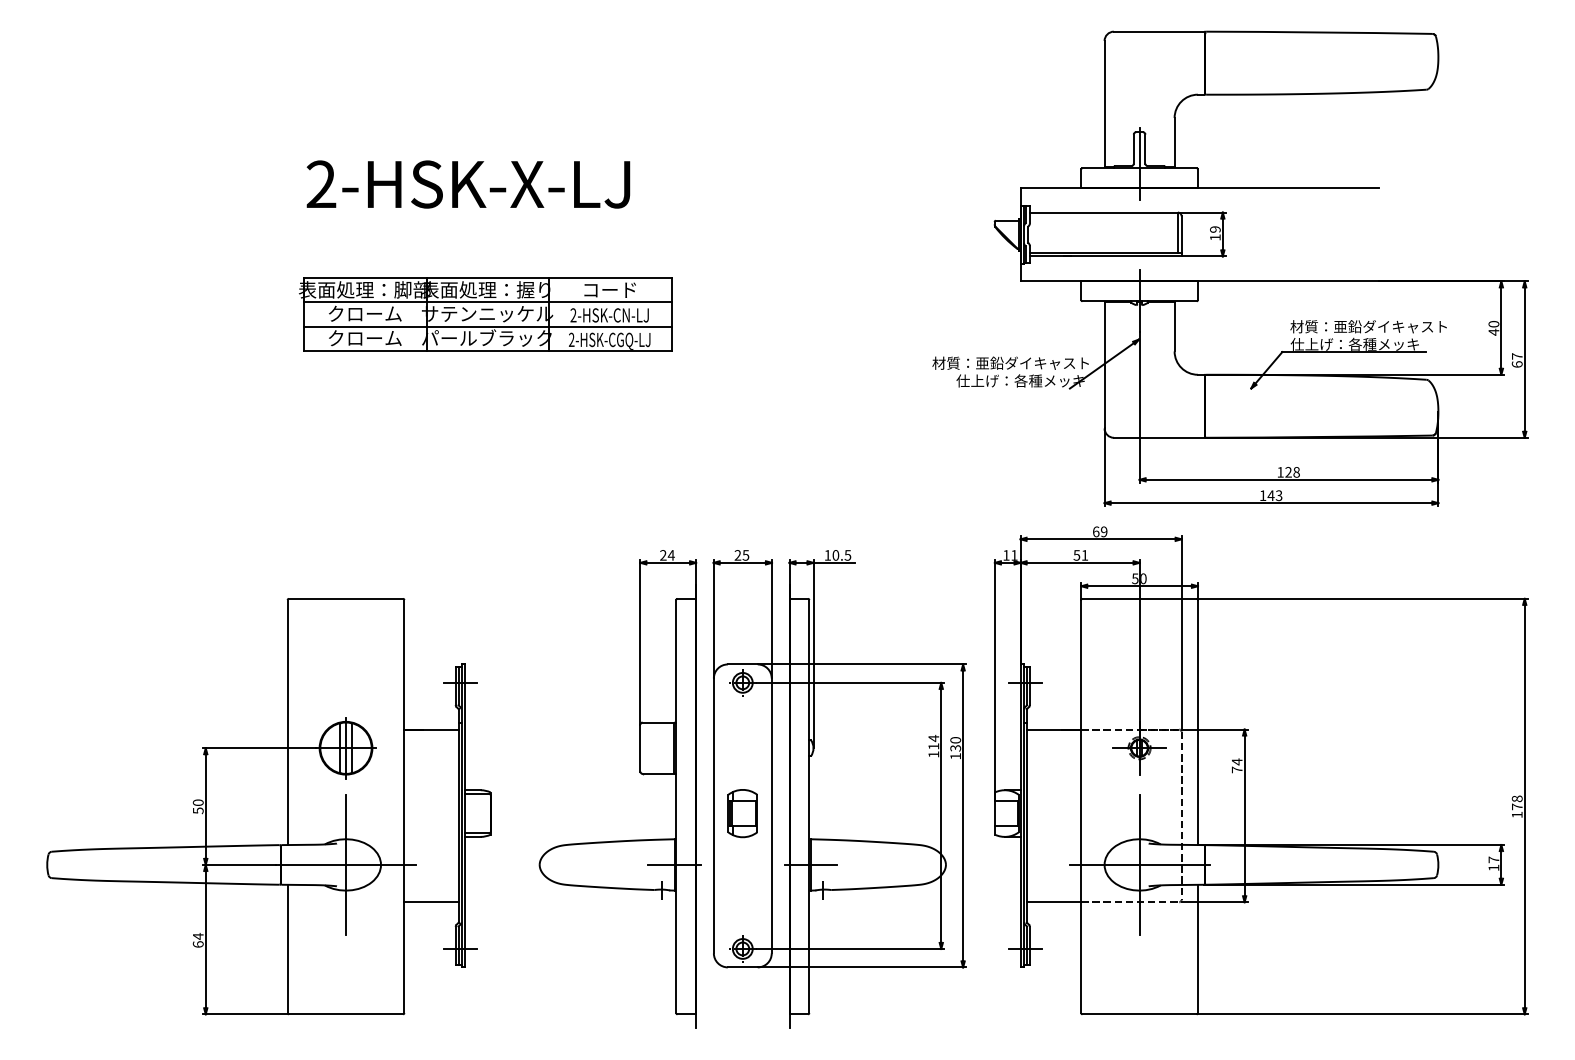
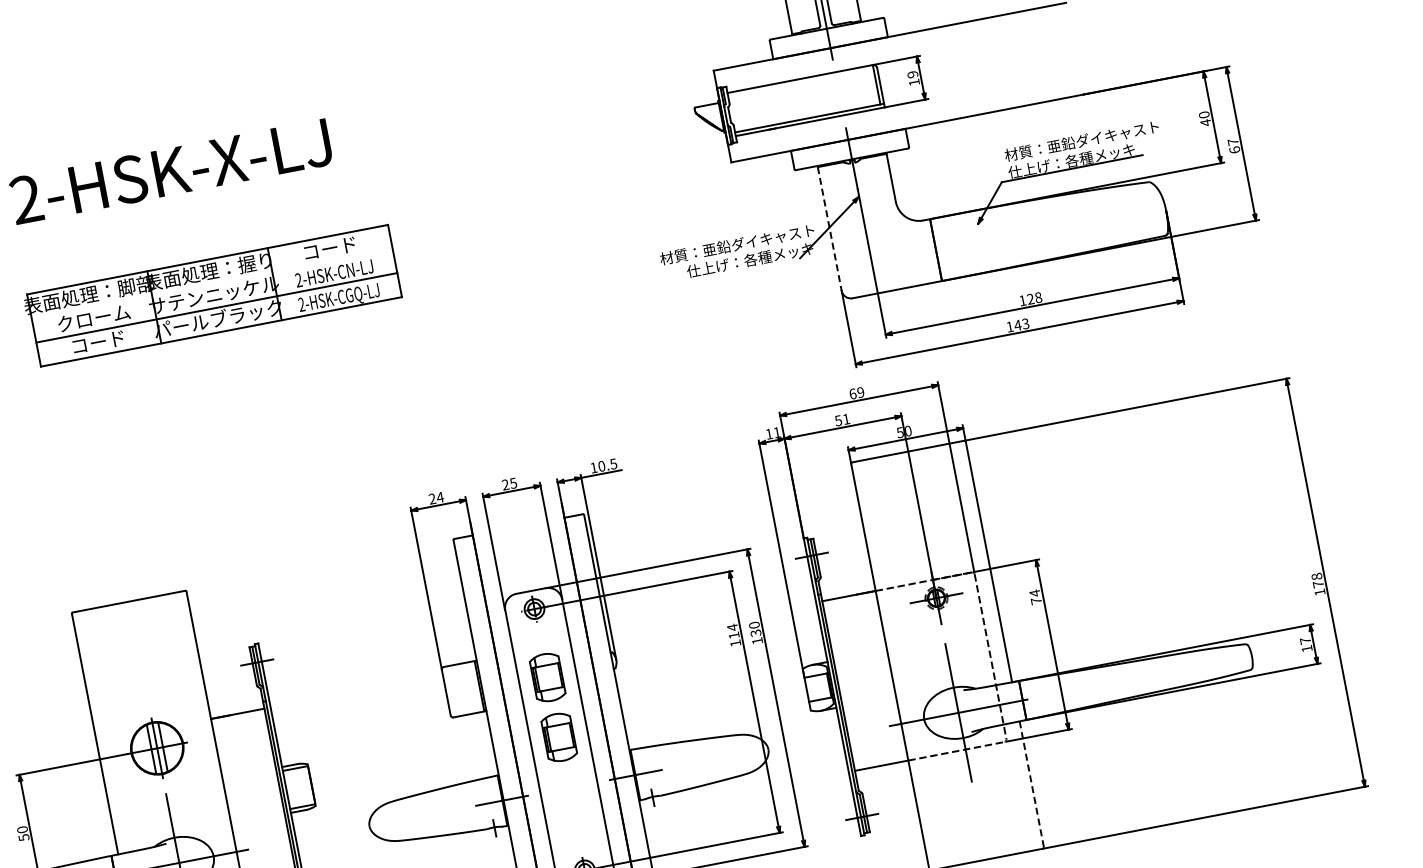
line: (487, 302) -> (211, 283), removed
text: (365, 338) -> (98, 342), クローム -> コード
line: (1104, 365) -> (829, 229), solid -> dashed
part: (742, 752) -> (547, 677), added
line: (1197, 949) -> (1031, 784), solid -> dashed

